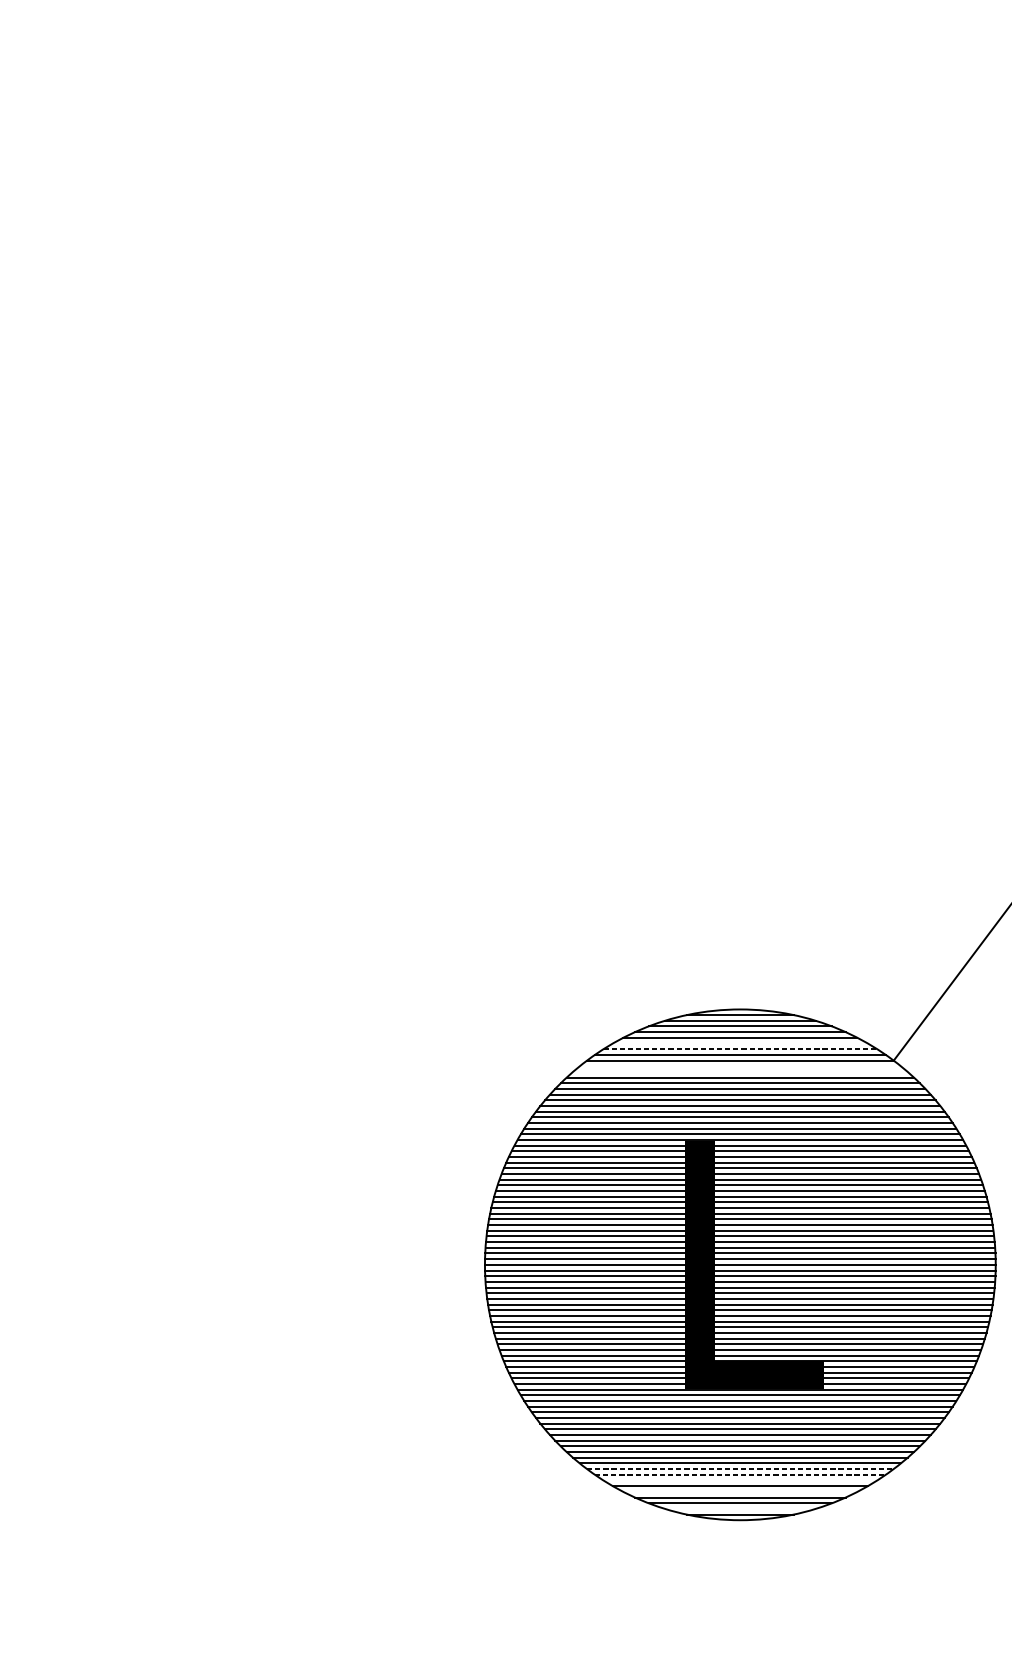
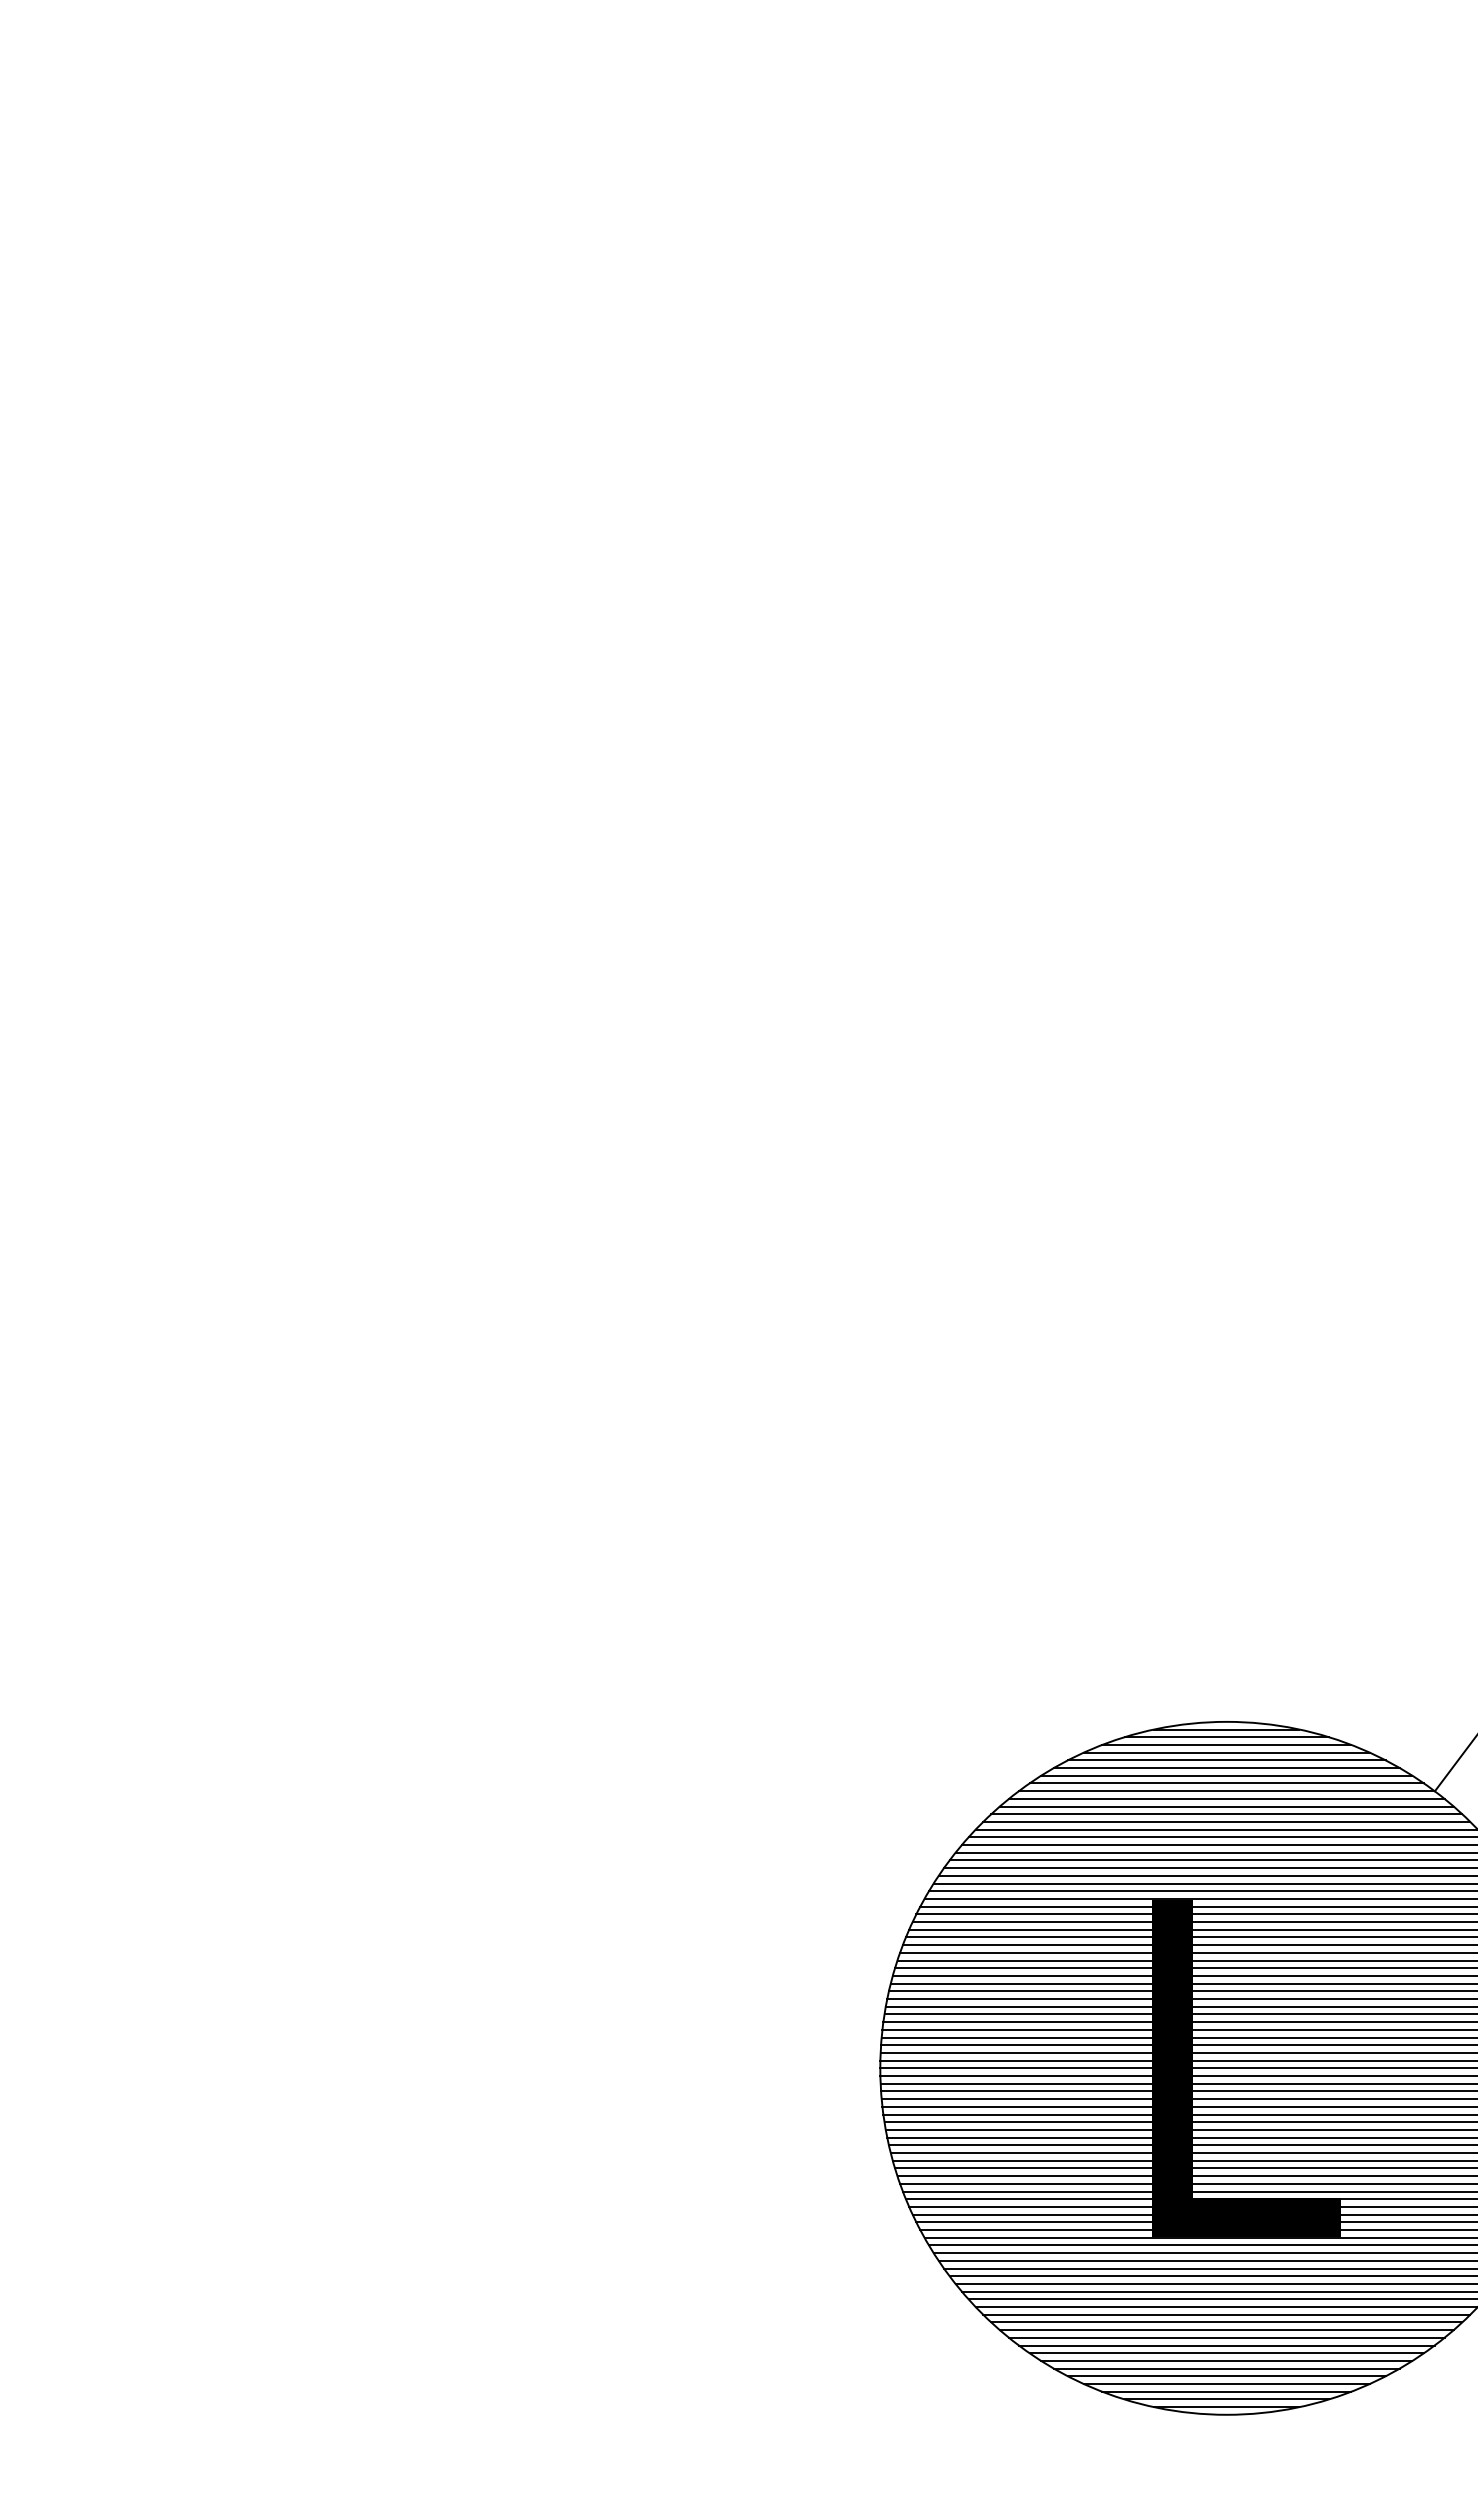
line: (740, 1043) -> (1226, 1768), added
line: (740, 1048) -> (1226, 1775), dashed -> solid
line: (740, 1065) -> (1226, 1798), added
line: (740, 1071) -> (1226, 1806), added
line: (740, 1469) -> (1226, 2345), dashed -> solid
line: (740, 1475) -> (1227, 2353), dashed -> solid
line: (740, 1480) -> (1226, 2360), added
line: (740, 1491) -> (1226, 2376), added
line: (740, 1508) -> (1226, 2399), added

